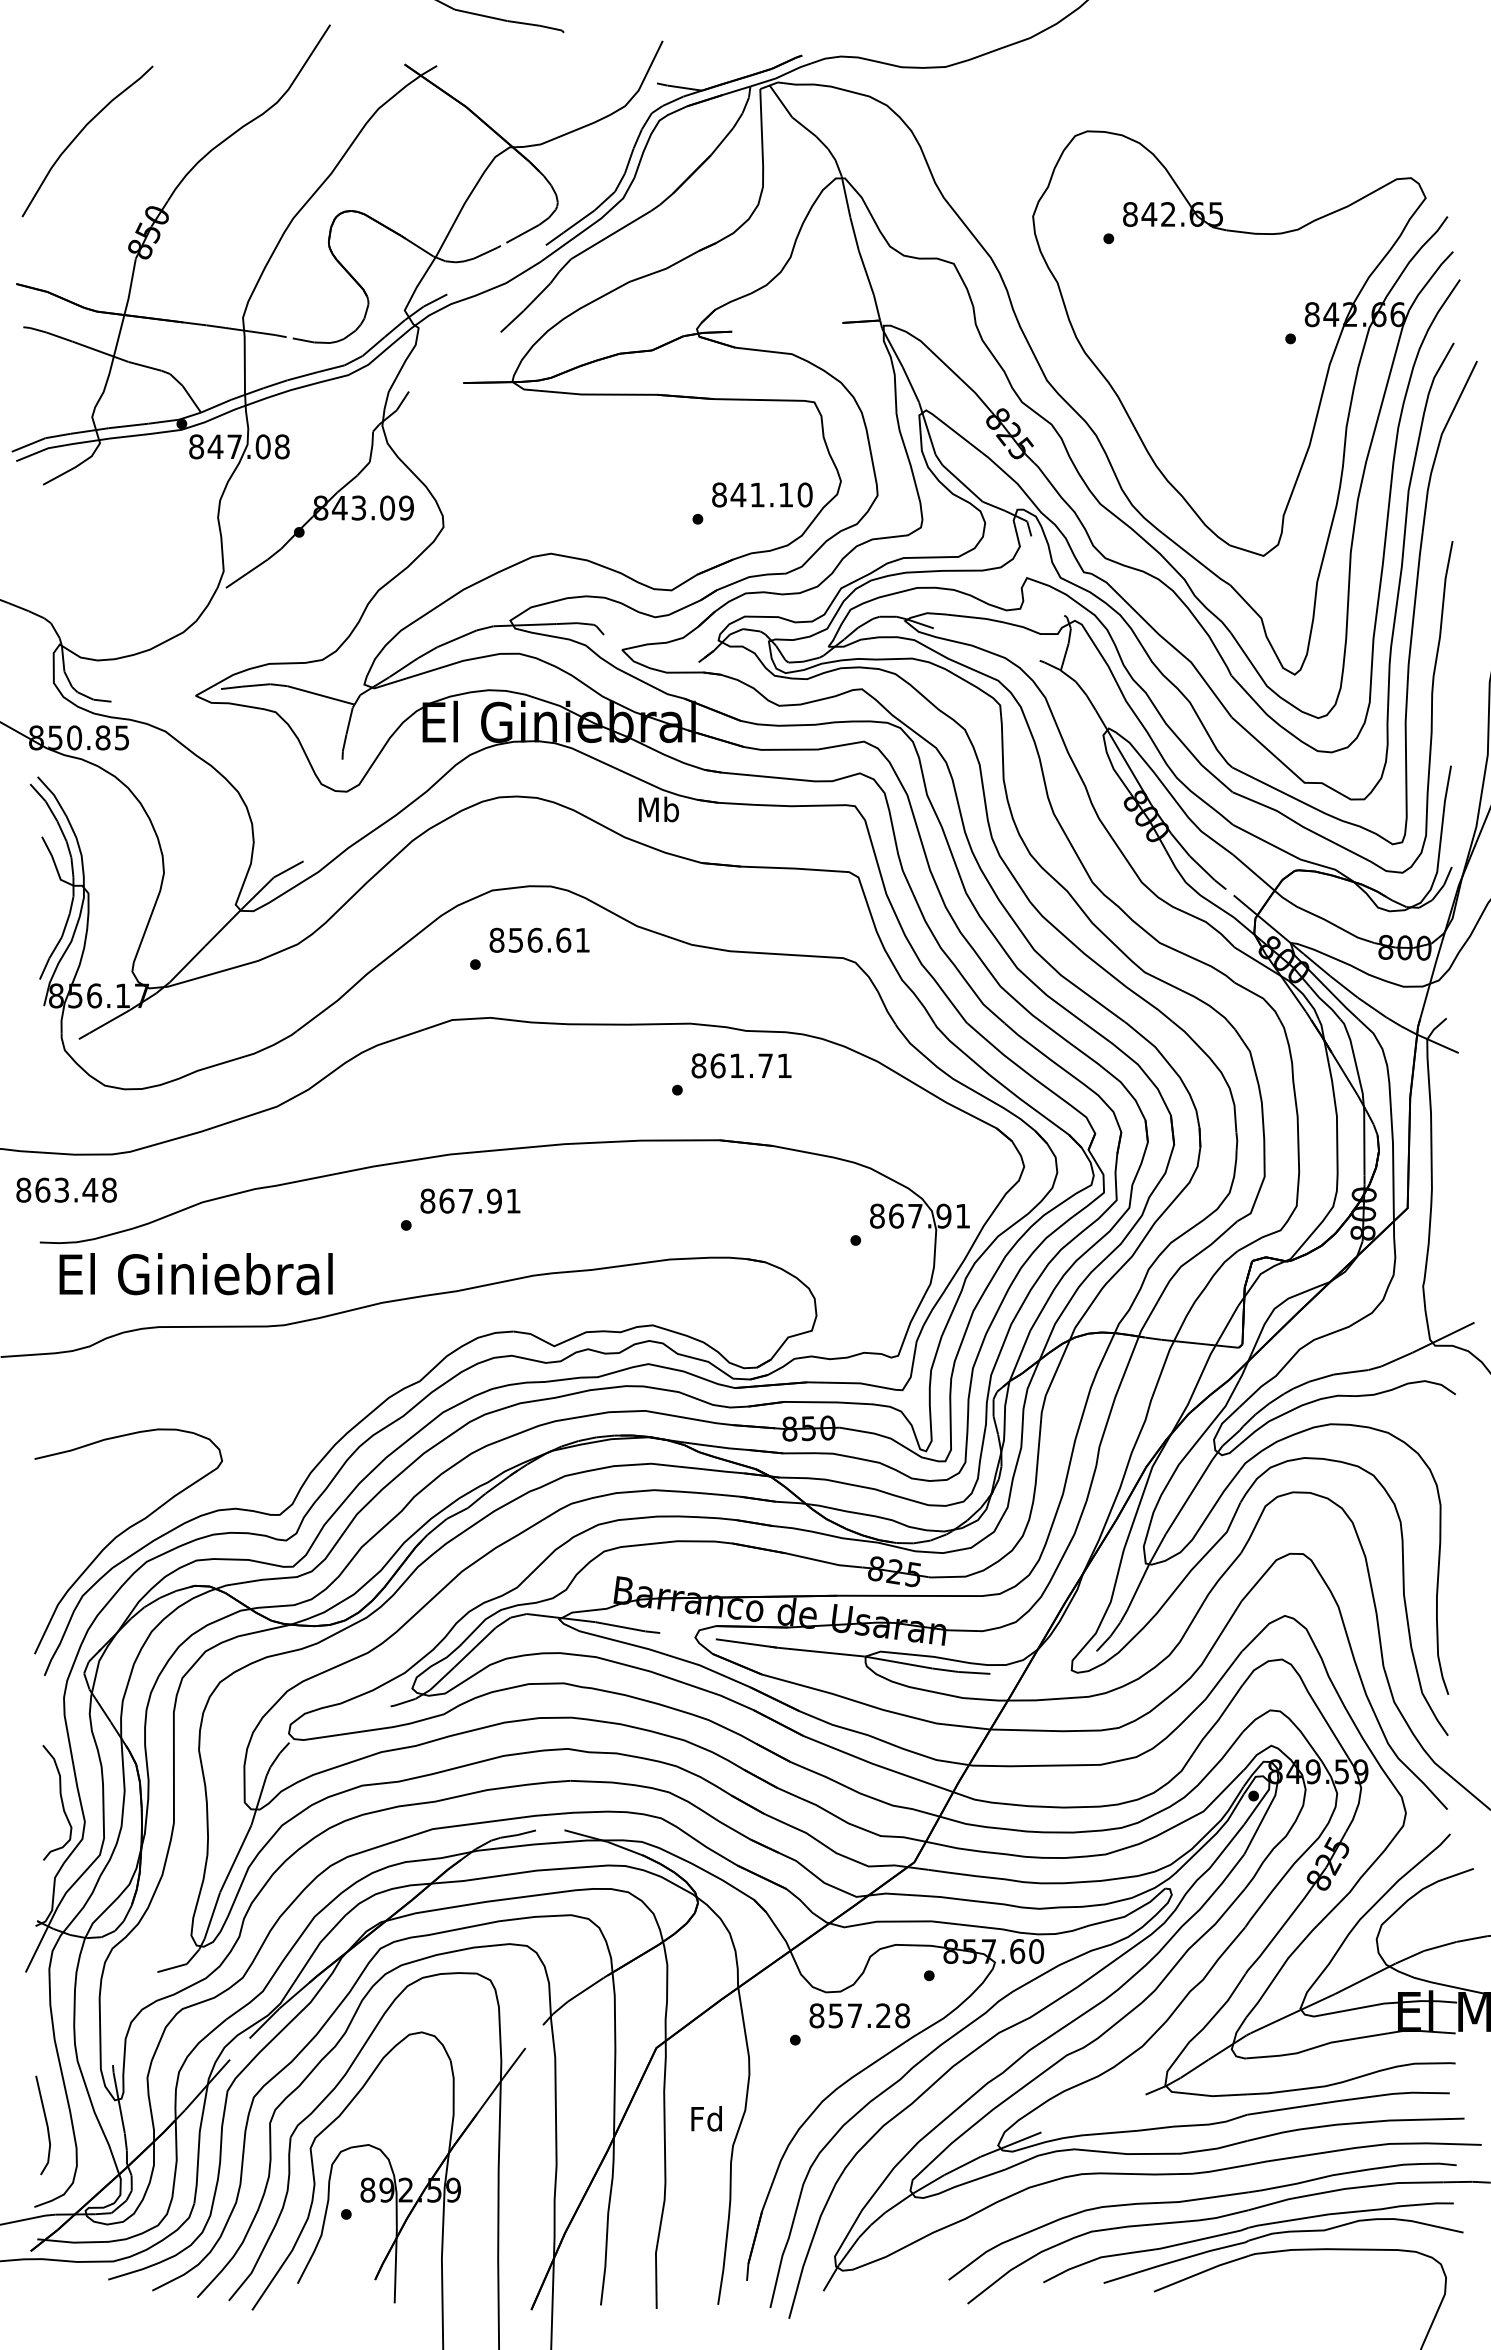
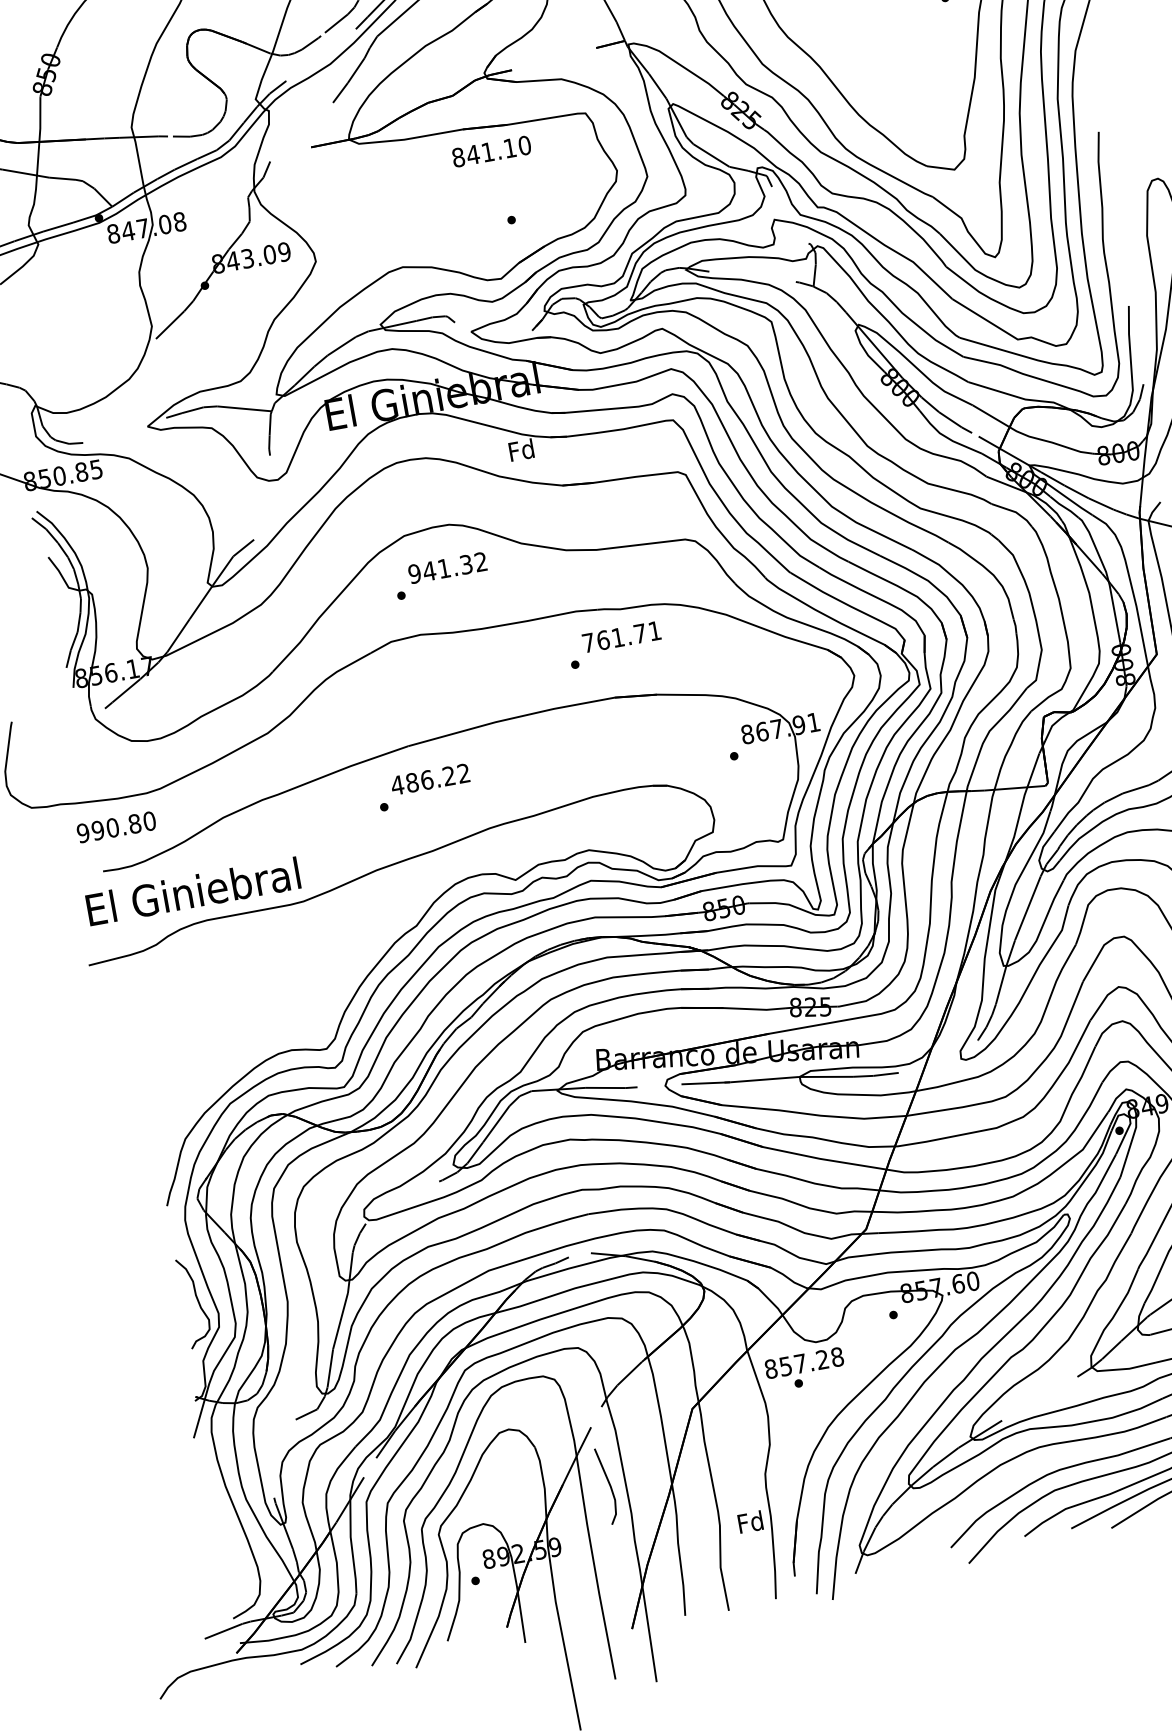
text: (762, 494) -> (491, 151), moved
text: (658, 809) -> (521, 450), Mb -> Fd
text: (539, 939) -> (447, 567), 856.61 -> 941.32
text: (698, 1065) -> (588, 642), 861.71 -> 761.71
text: (66, 1189) -> (116, 826), 863.48 -> 990.80
text: (469, 1200) -> (429, 779), 867.91 -> 486.22
text: (195, 1274) -> (192, 892), moved
curve: (123, 1533) -> (208, 1084), removed
text: (859, 2015) -> (804, 1362), moved
text: (706, 2118) -> (750, 1521), moved
line: (46, 2125) -> (609, 1485), moved

